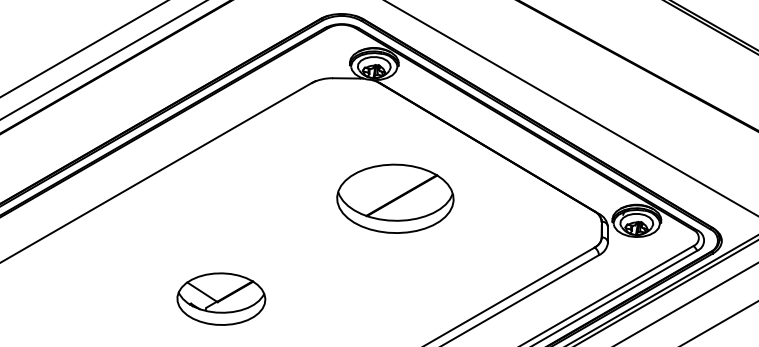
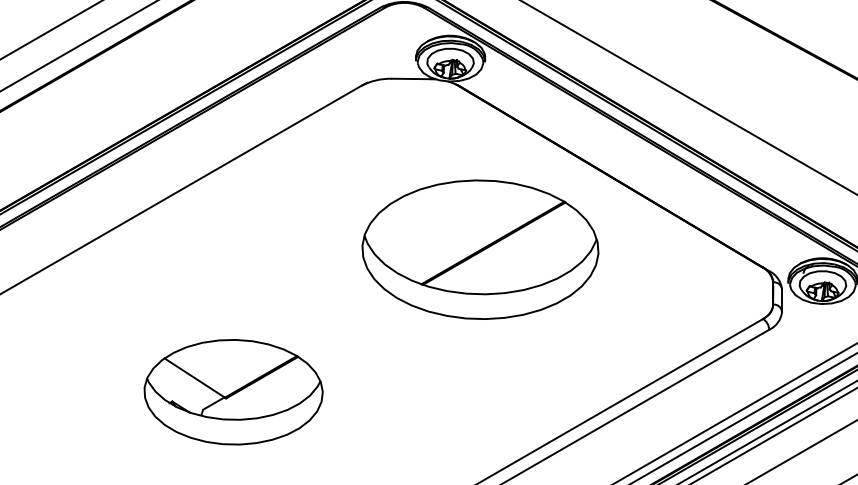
part: (395, 198) -> (480, 249), size x1.43
part: (221, 298) -> (233, 391), size x1.43

